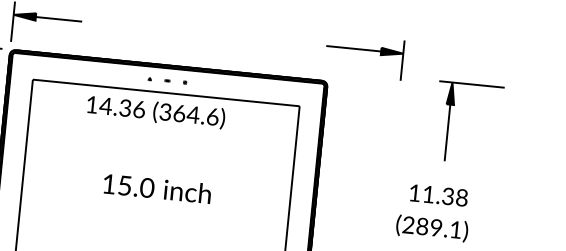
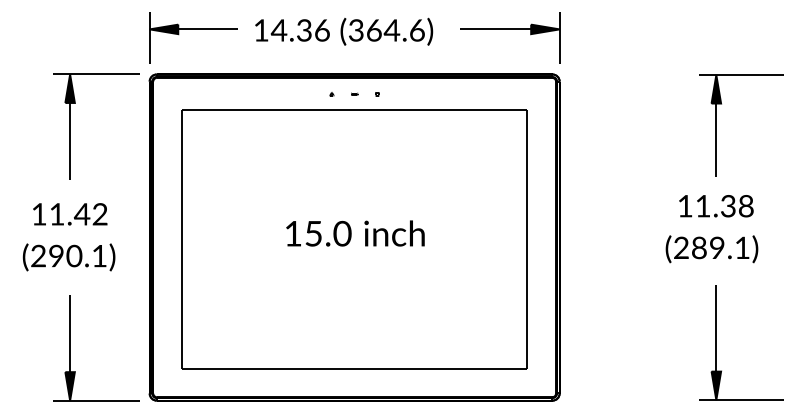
part: (365, 49) -> (510, 29), moved
text: (156, 112) -> (344, 31), moved
part: (448, 121) -> (716, 125), moved

